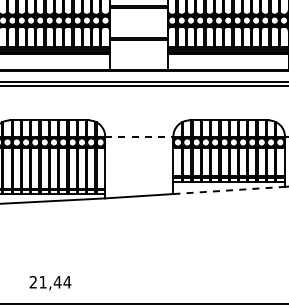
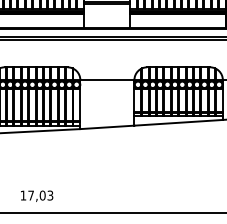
line: (139, 136) -> (107, 80), dashed -> solid
line: (229, 190) -> (178, 122), dashed -> solid
text: (50, 281) -> (37, 194), 21,44 -> 17,03

